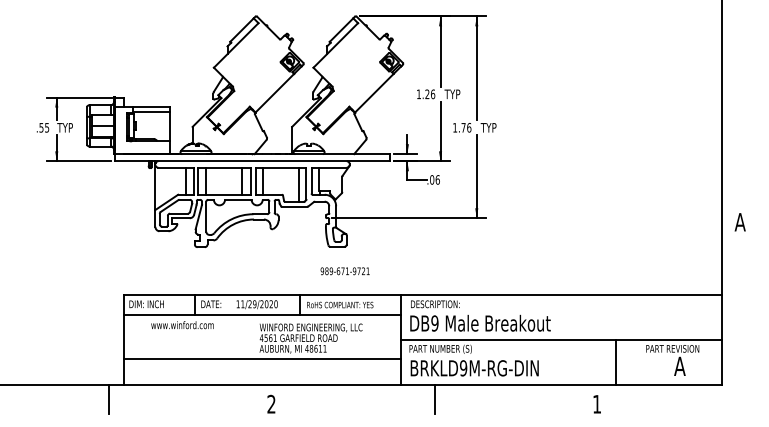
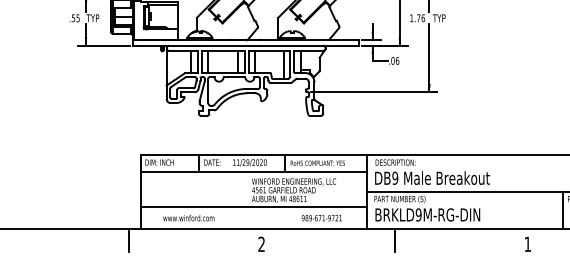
text: (344, 271) -> (321, 218), moved
text: (182, 325) -> (188, 218), moved
line: (616, 362) -> (563, 210), moved

